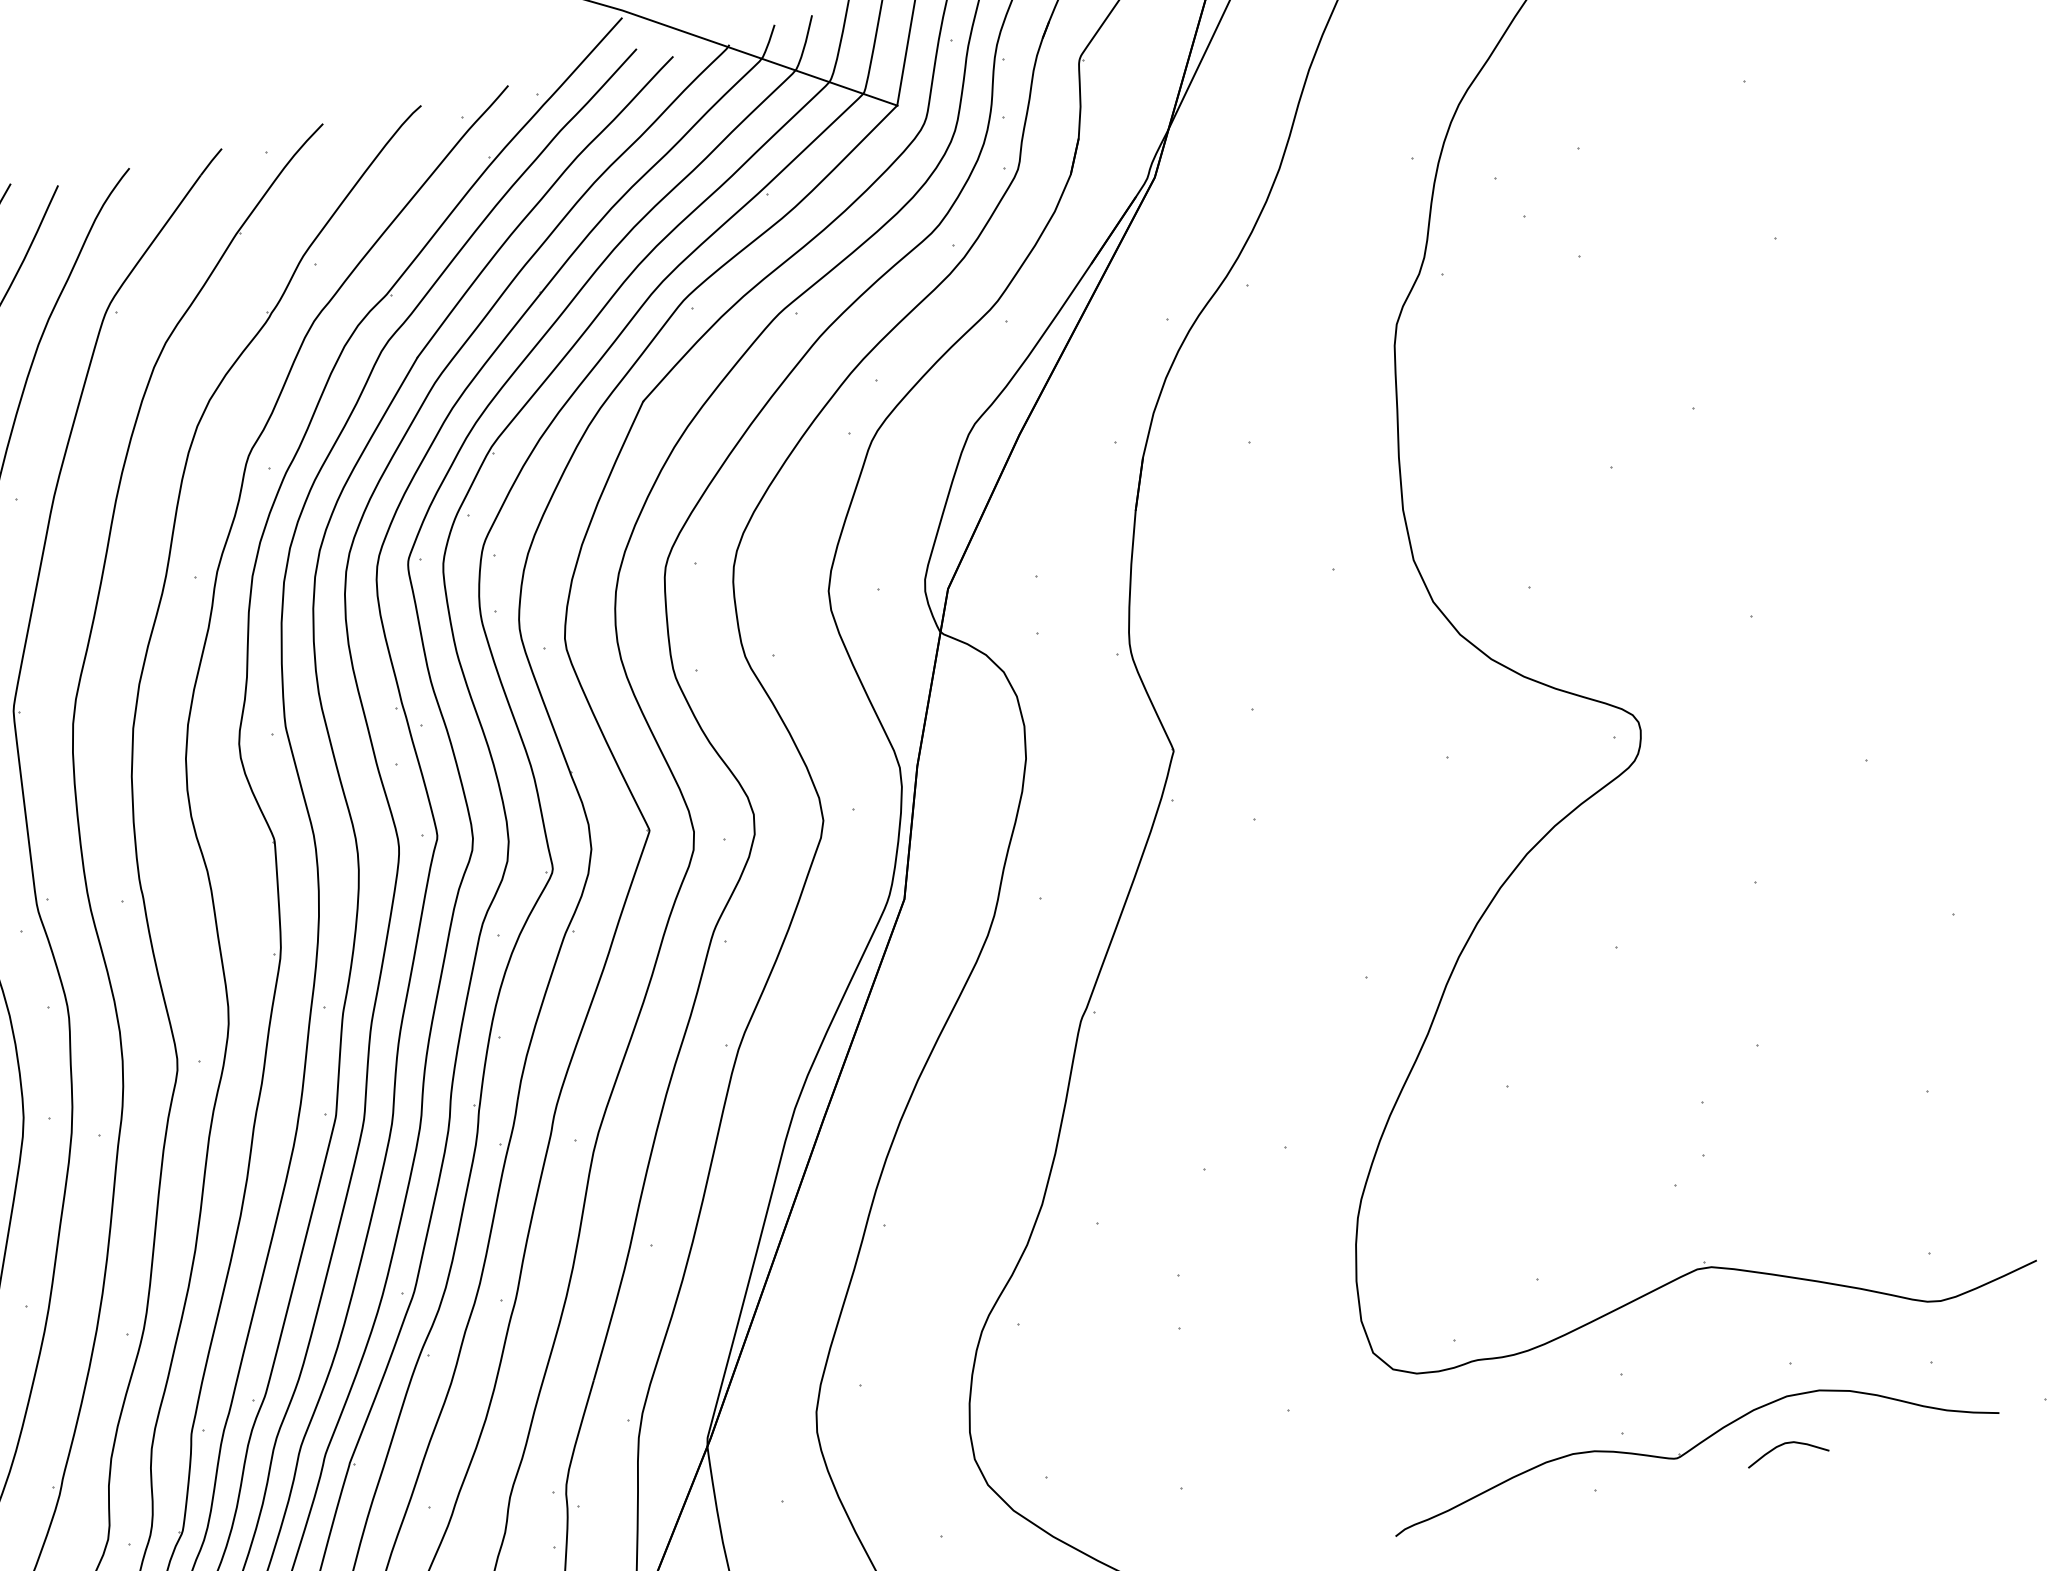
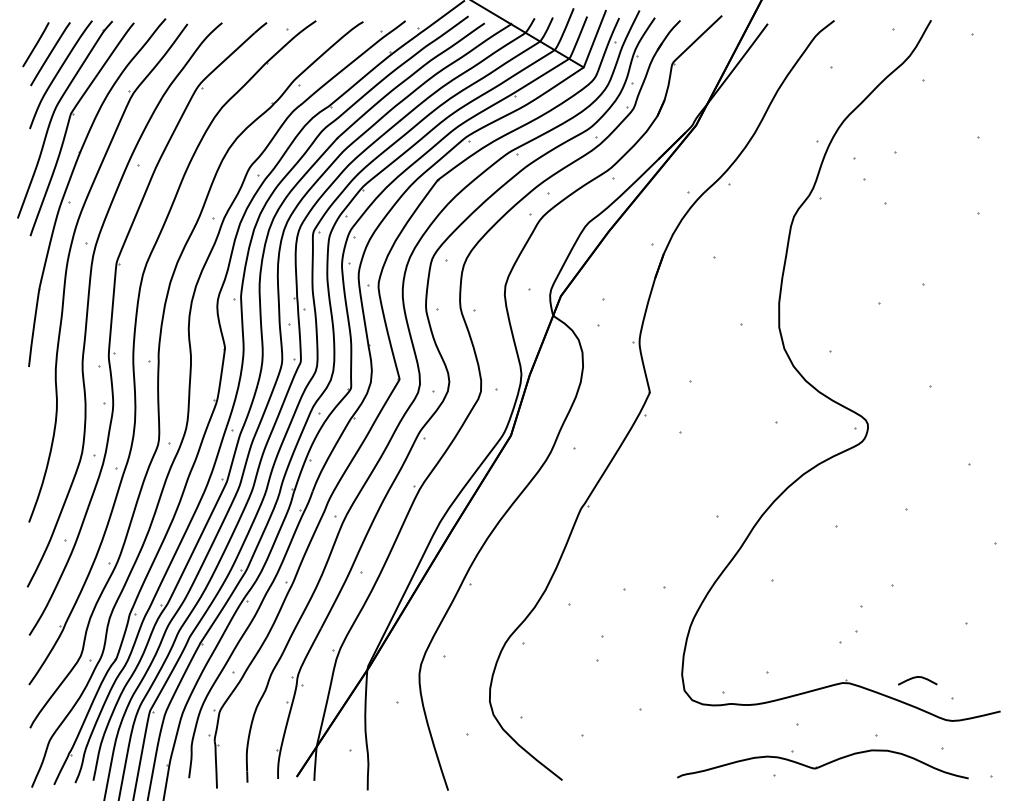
curve: (1783, 1446) -> (916, 678), moved

